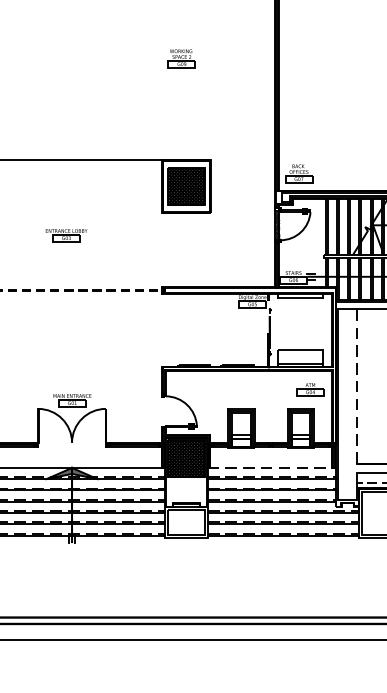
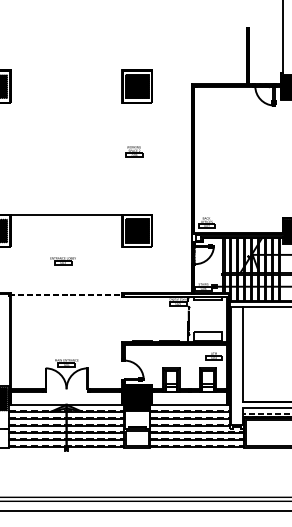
line: (356, 386) -> (242, 354), dashed -> solid
line: (272, 467) -> (190, 404), dashed -> solid

